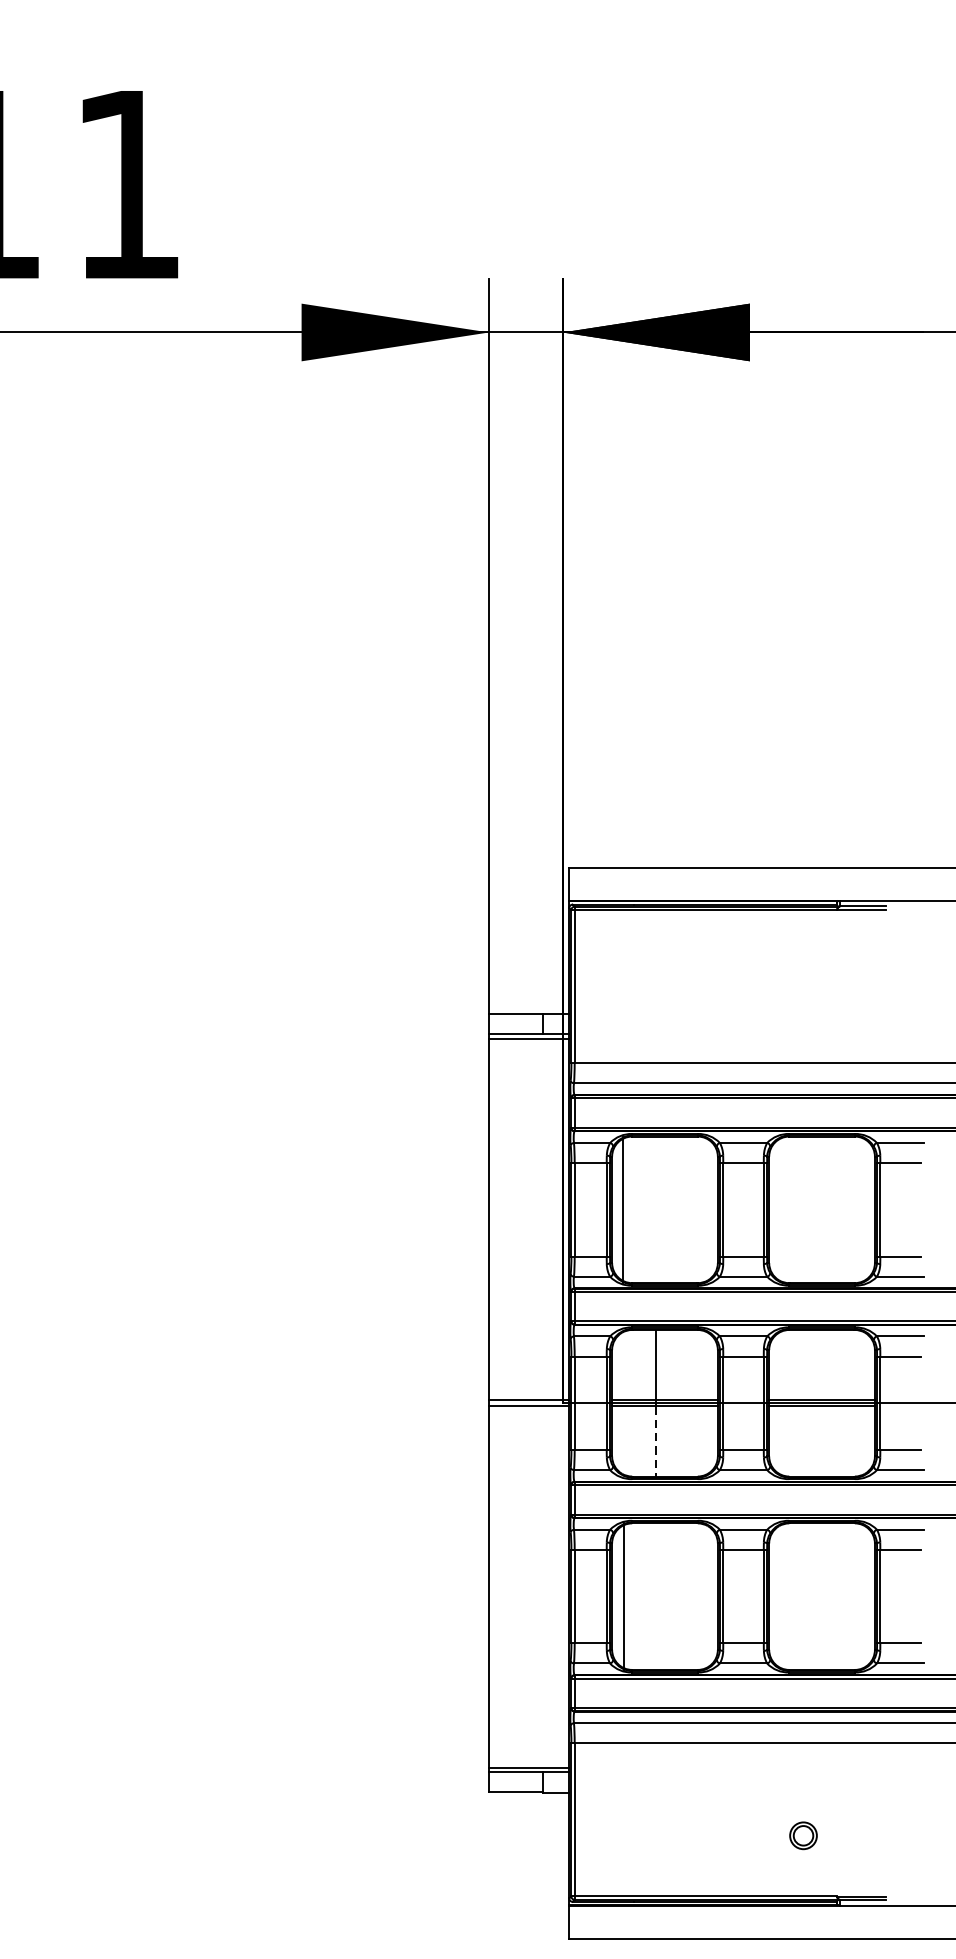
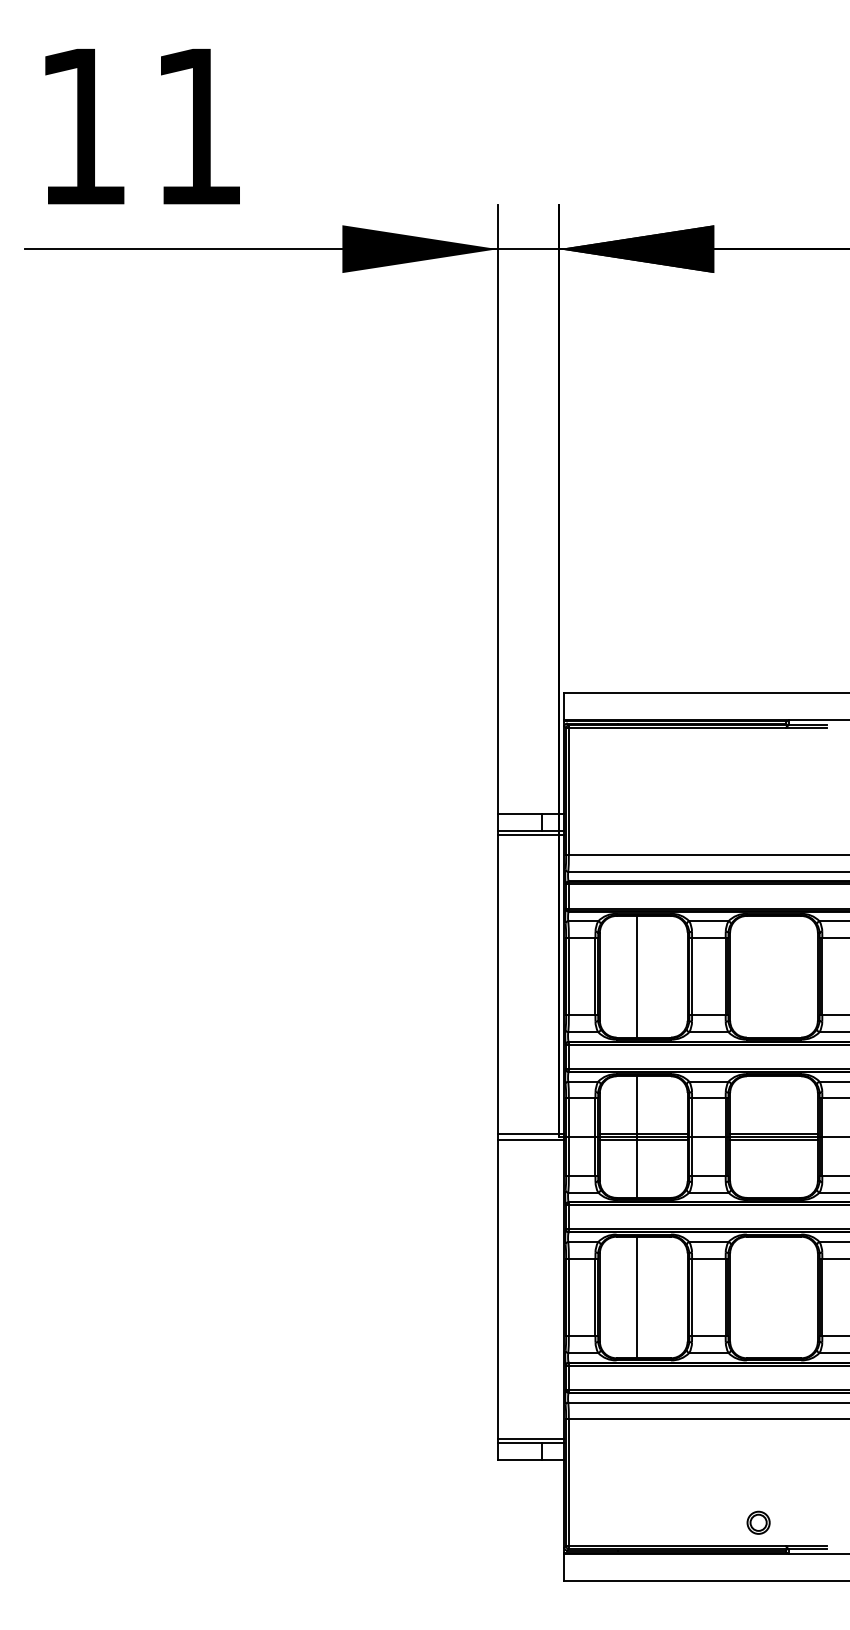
line: (622, 1209) -> (636, 976), moved
line: (656, 1442) -> (636, 1169), dashed -> solid
line: (623, 1596) -> (636, 1297), moved
part: (803, 1835) -> (758, 1522), moved

